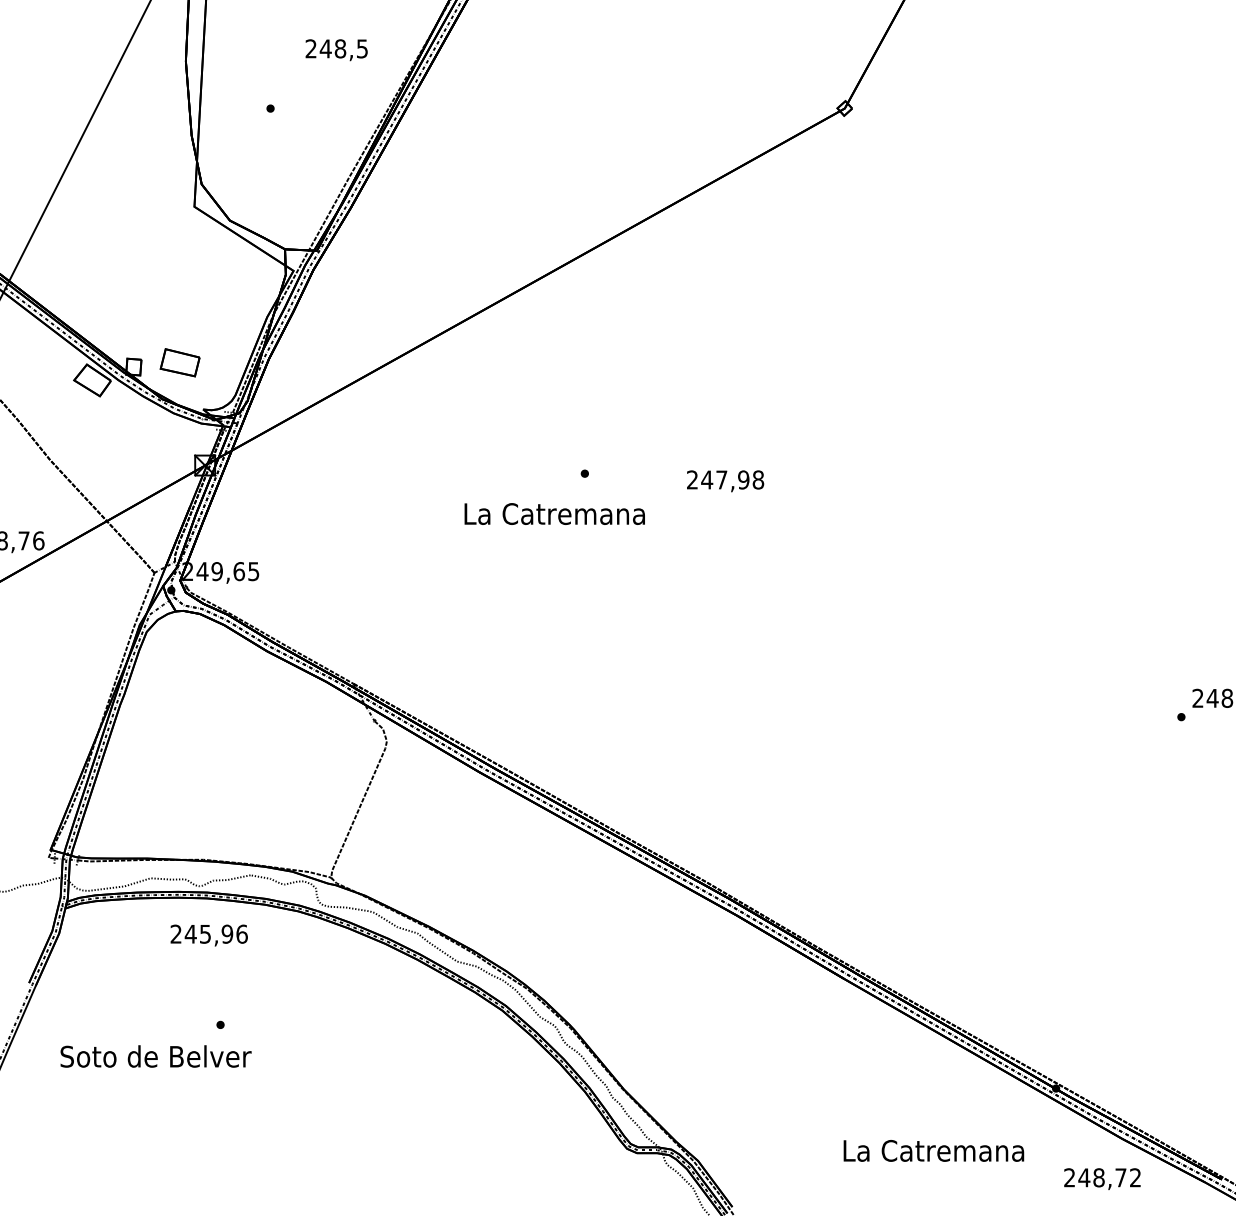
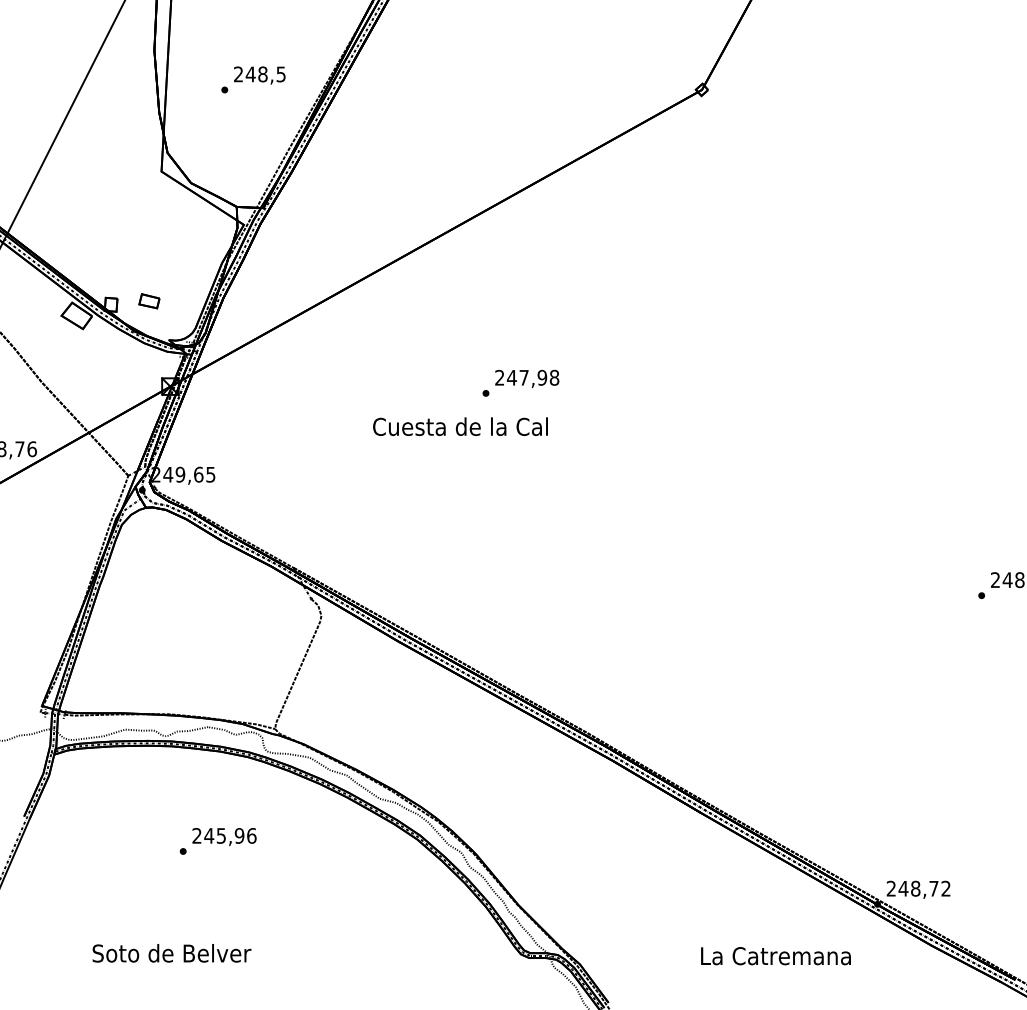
text: (336, 50) -> (259, 75), moved
part: (179, 362) -> (149, 300), size x0.62
text: (725, 481) -> (527, 379), moved
text: (554, 513) -> (460, 426), La Catremana -> Cuesta de la Cal
text: (208, 935) -> (223, 836), moved
text: (155, 1056) -> (171, 953), moved
text: (1102, 1178) -> (918, 889), moved

